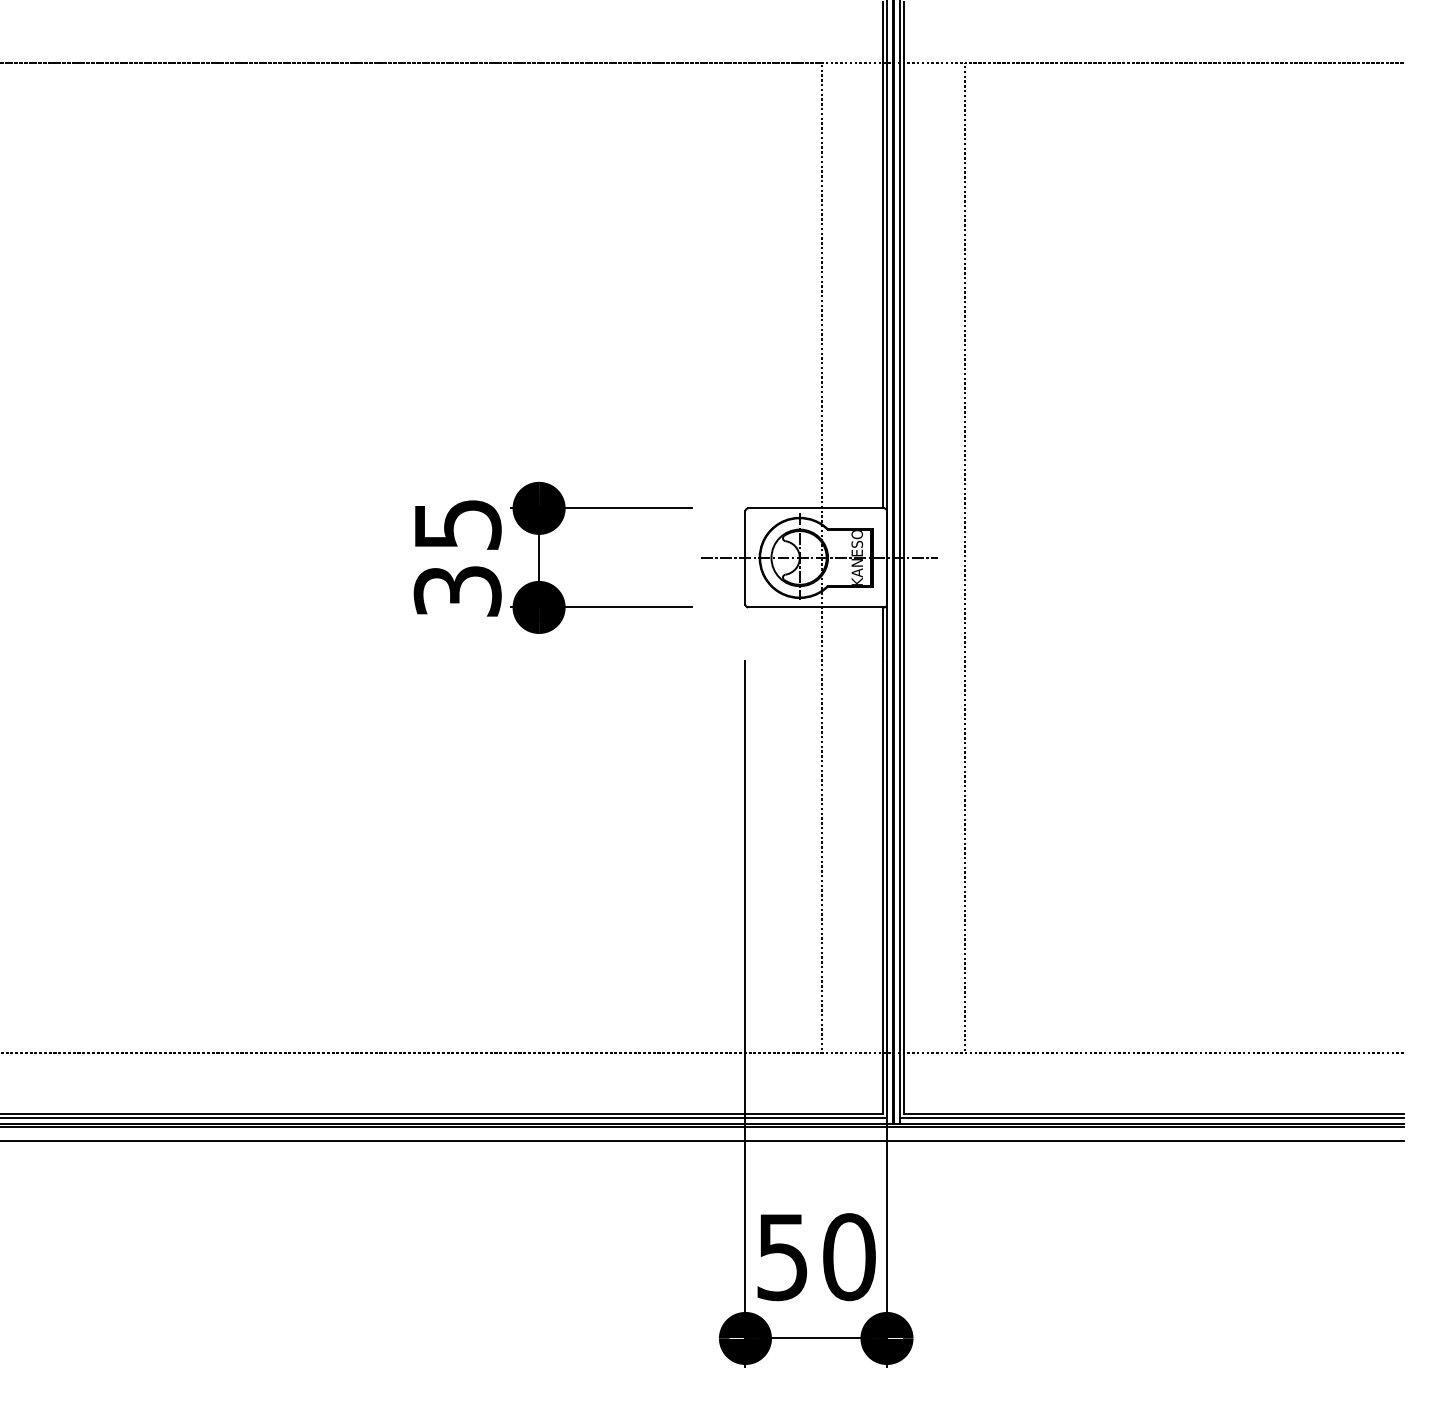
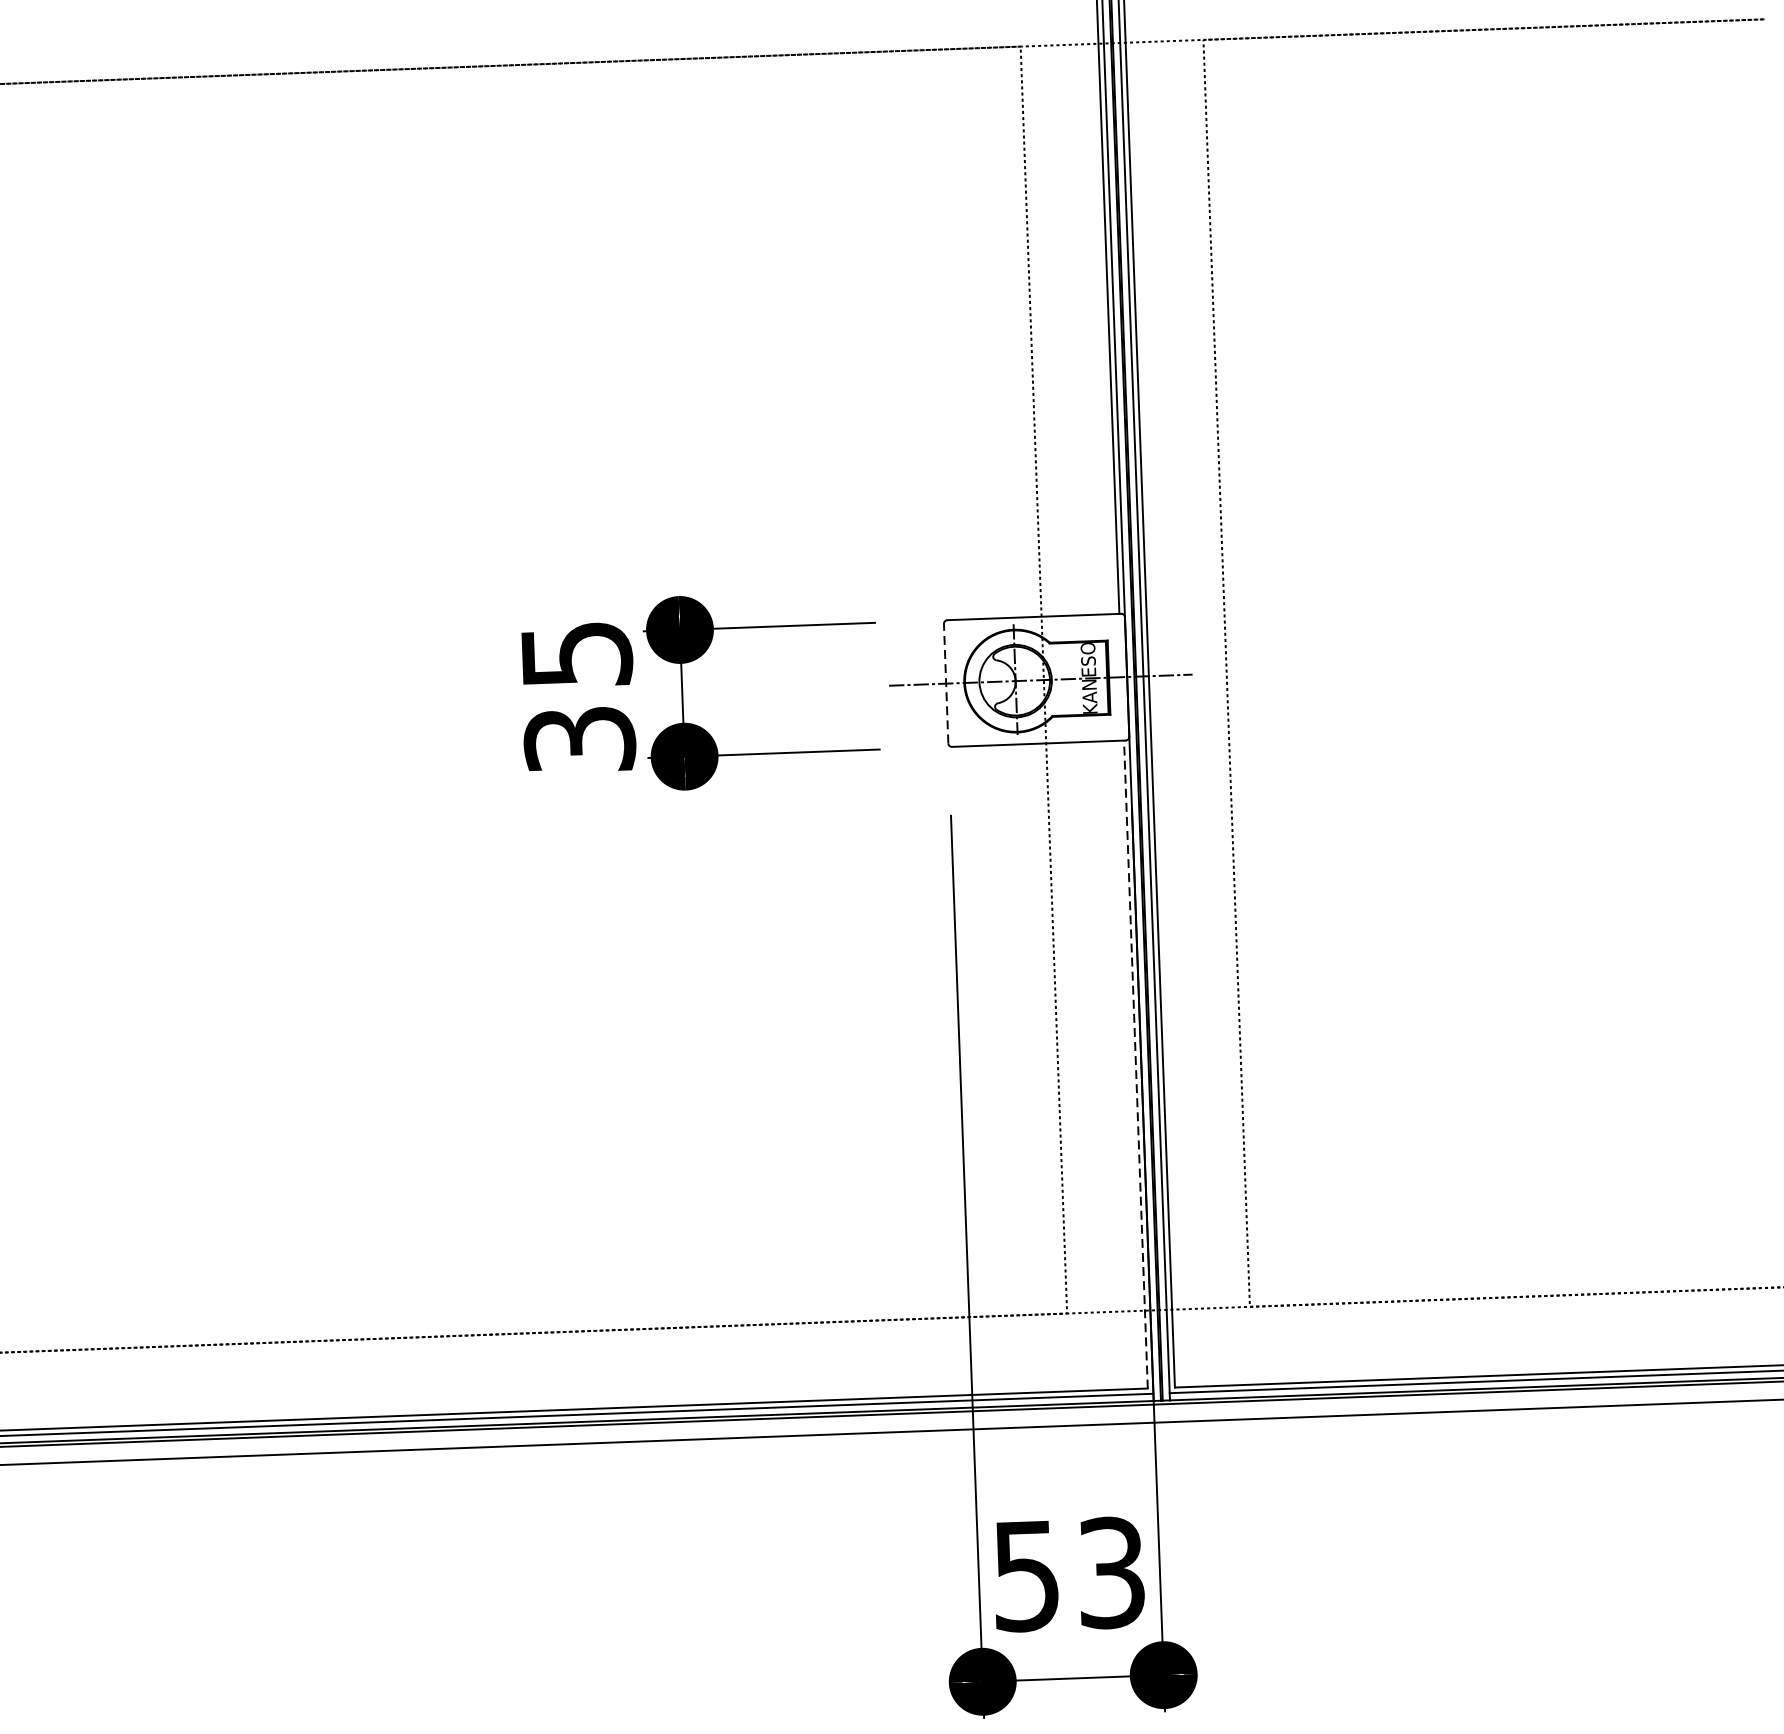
line: (745, 557) -> (946, 683), solid -> dashed
line: (882, 860) -> (1135, 1064), solid -> dashed
text: (849, 1257) -> (1112, 1573), 50 -> 53

